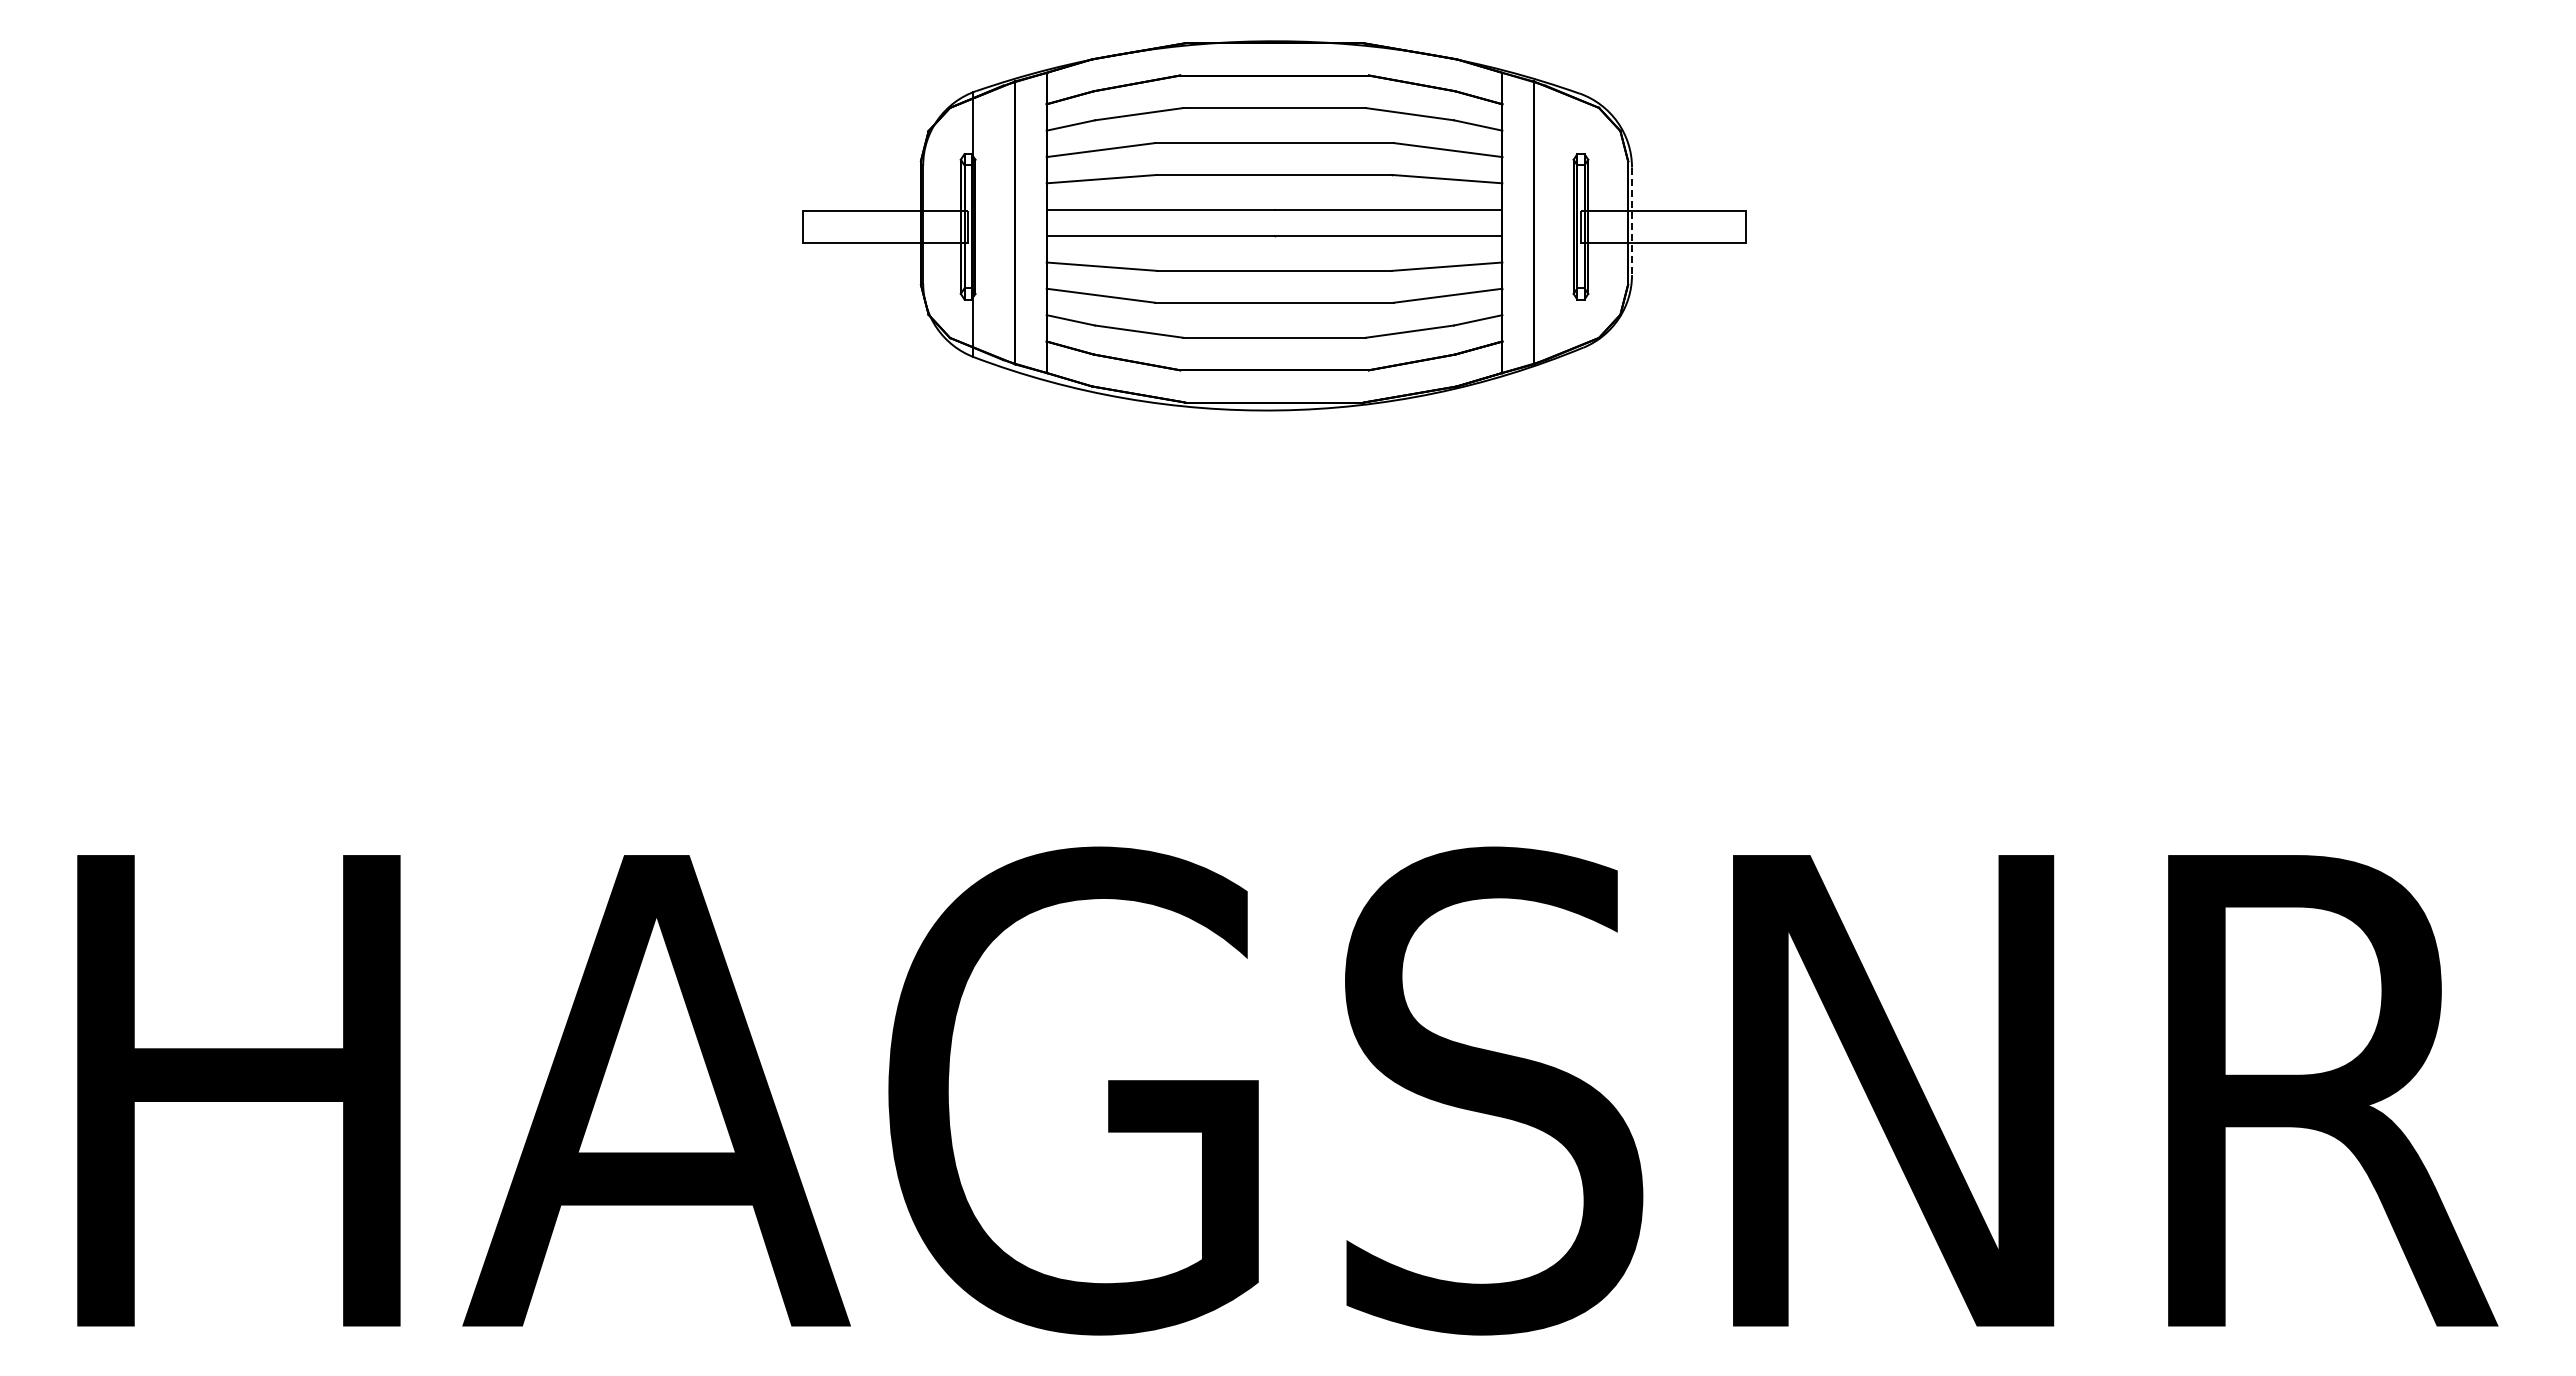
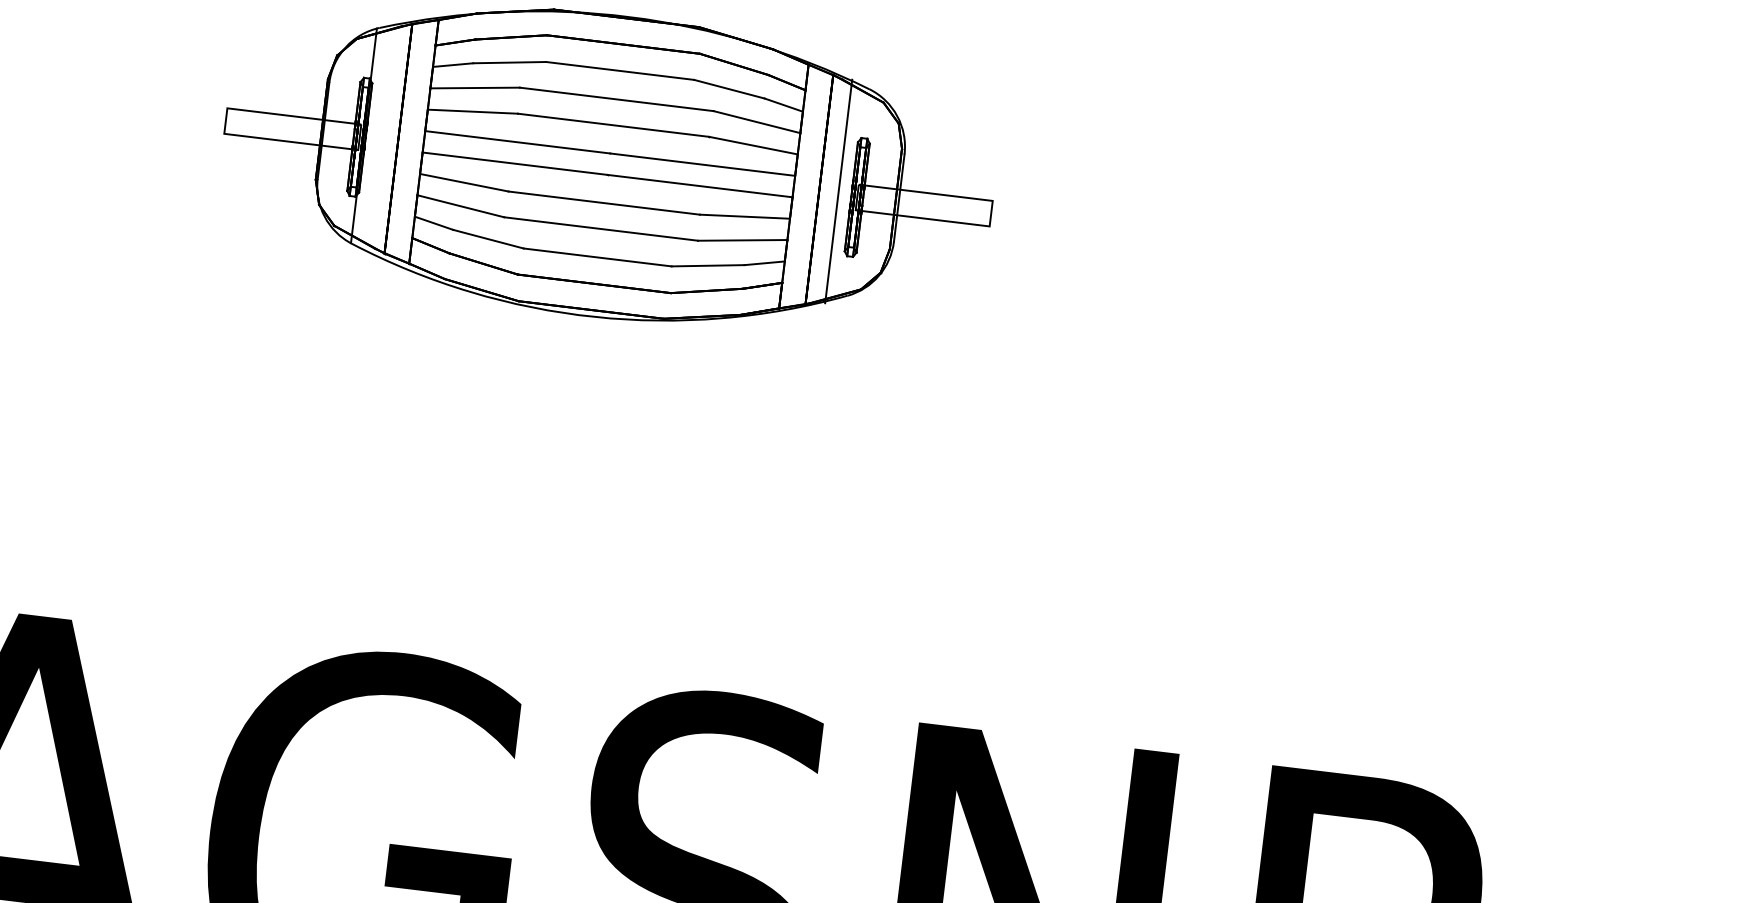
line: (1557, 221) -> (838, 190), added
line: (1632, 221) -> (899, 198), dashed -> solid

